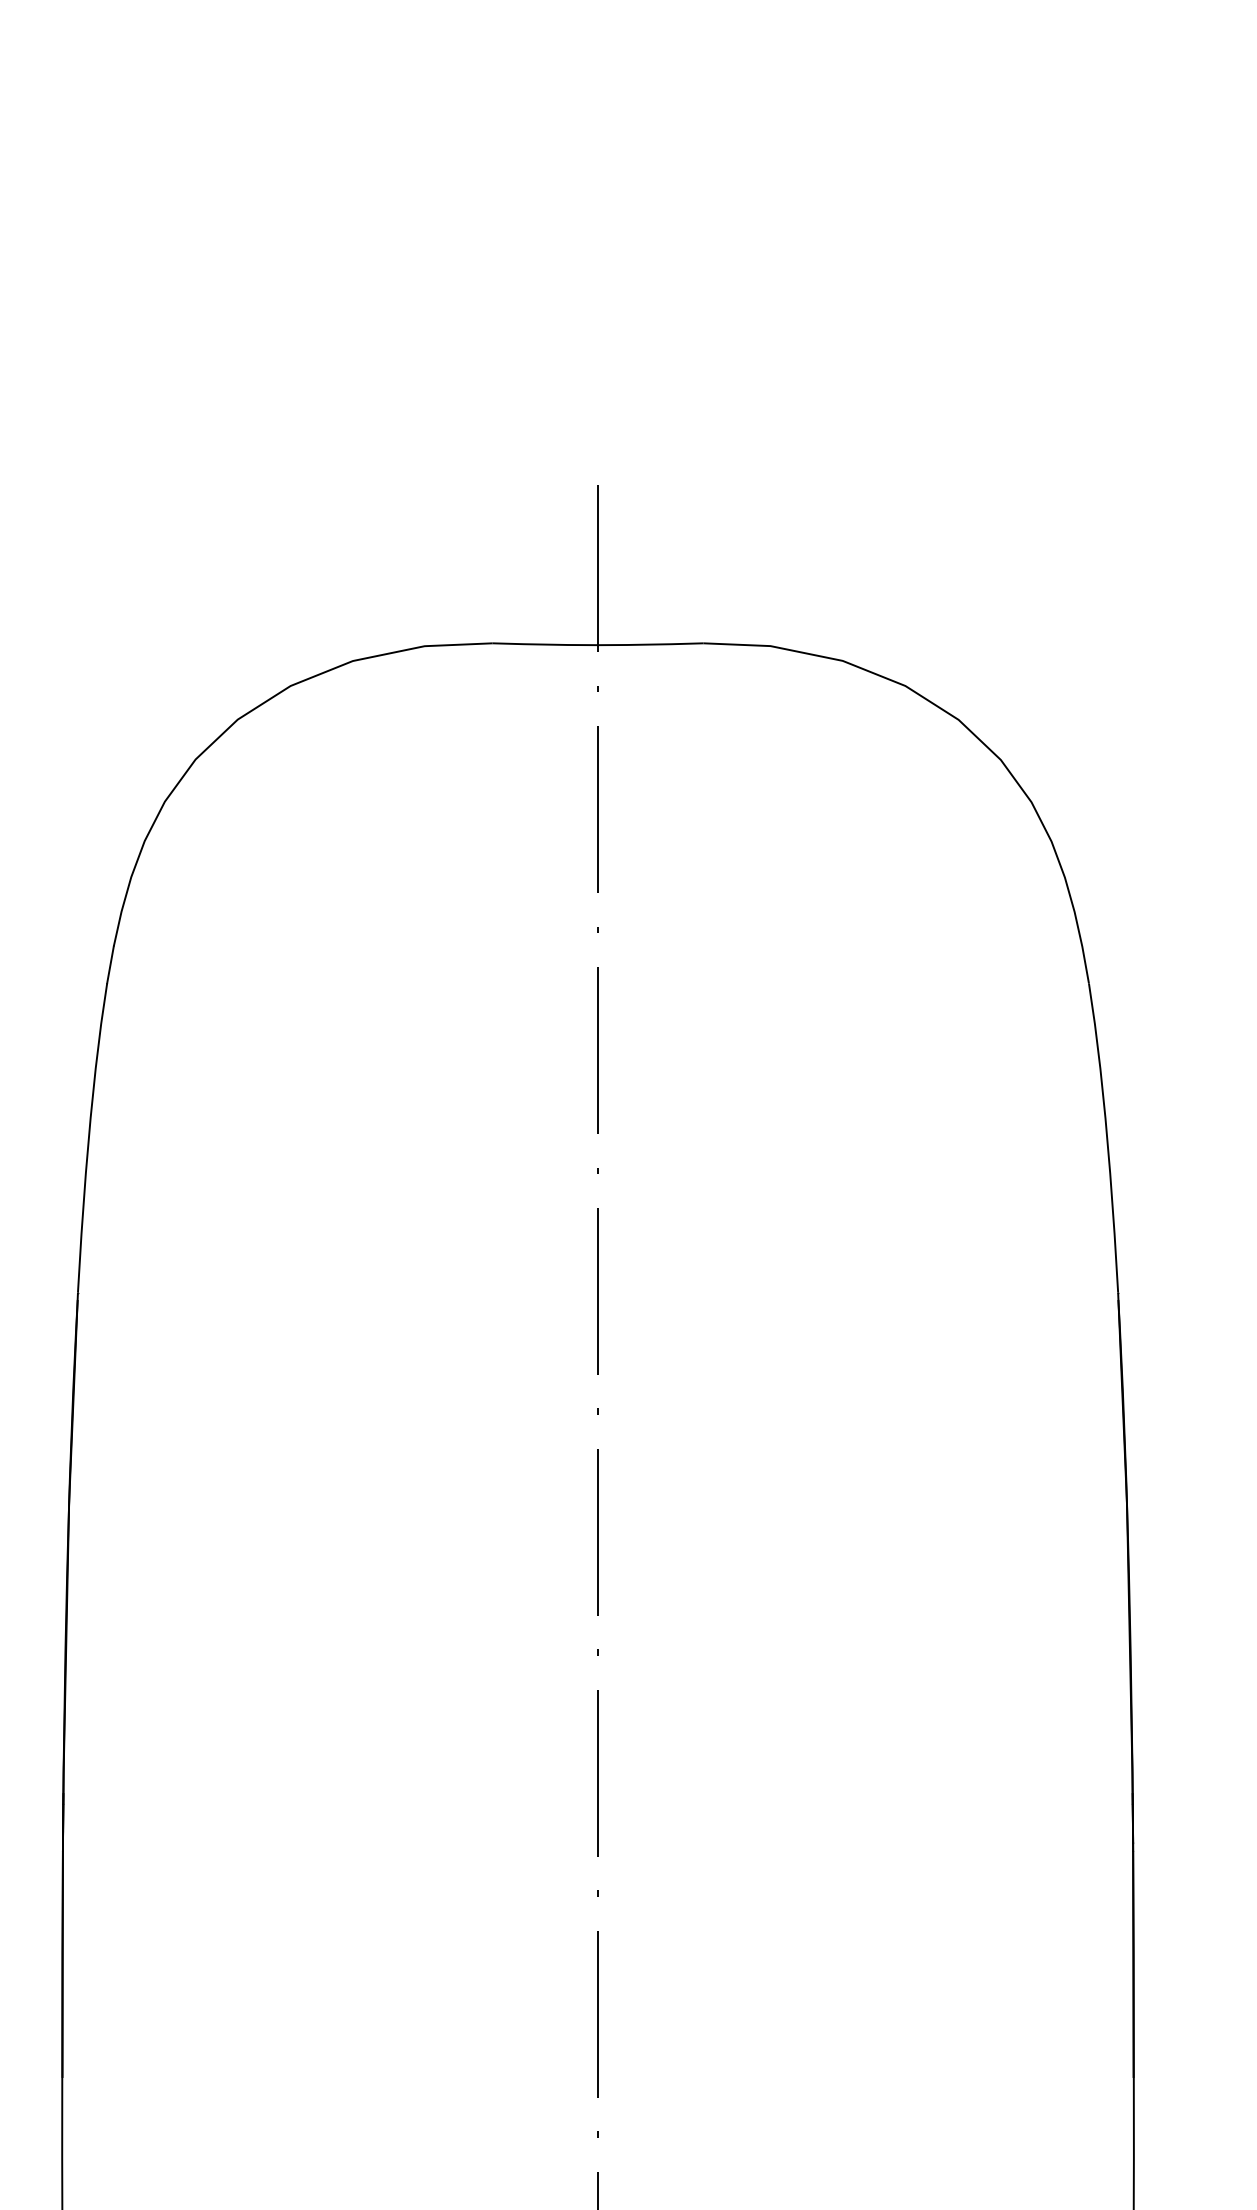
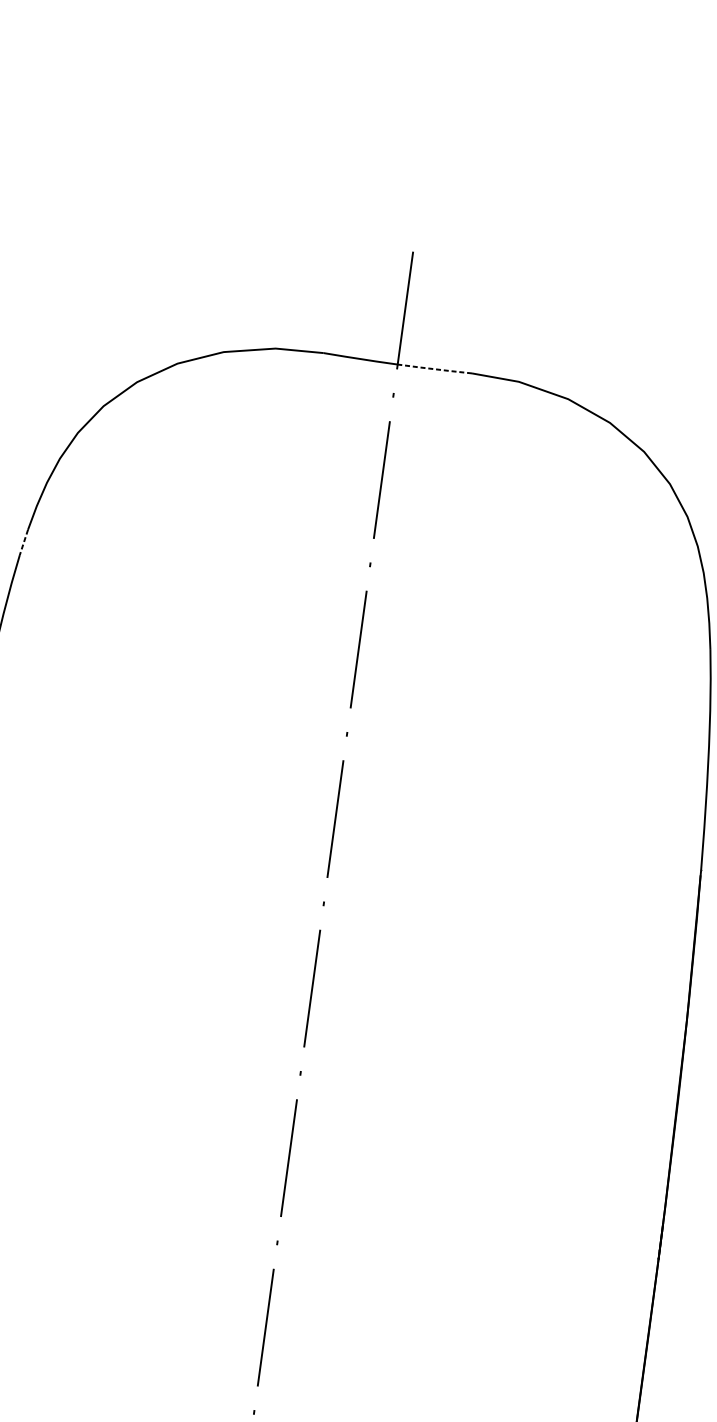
line: (650, 644) -> (434, 369), solid -> dashed
line: (110, 964) -> (23, 542), solid -> dashed

